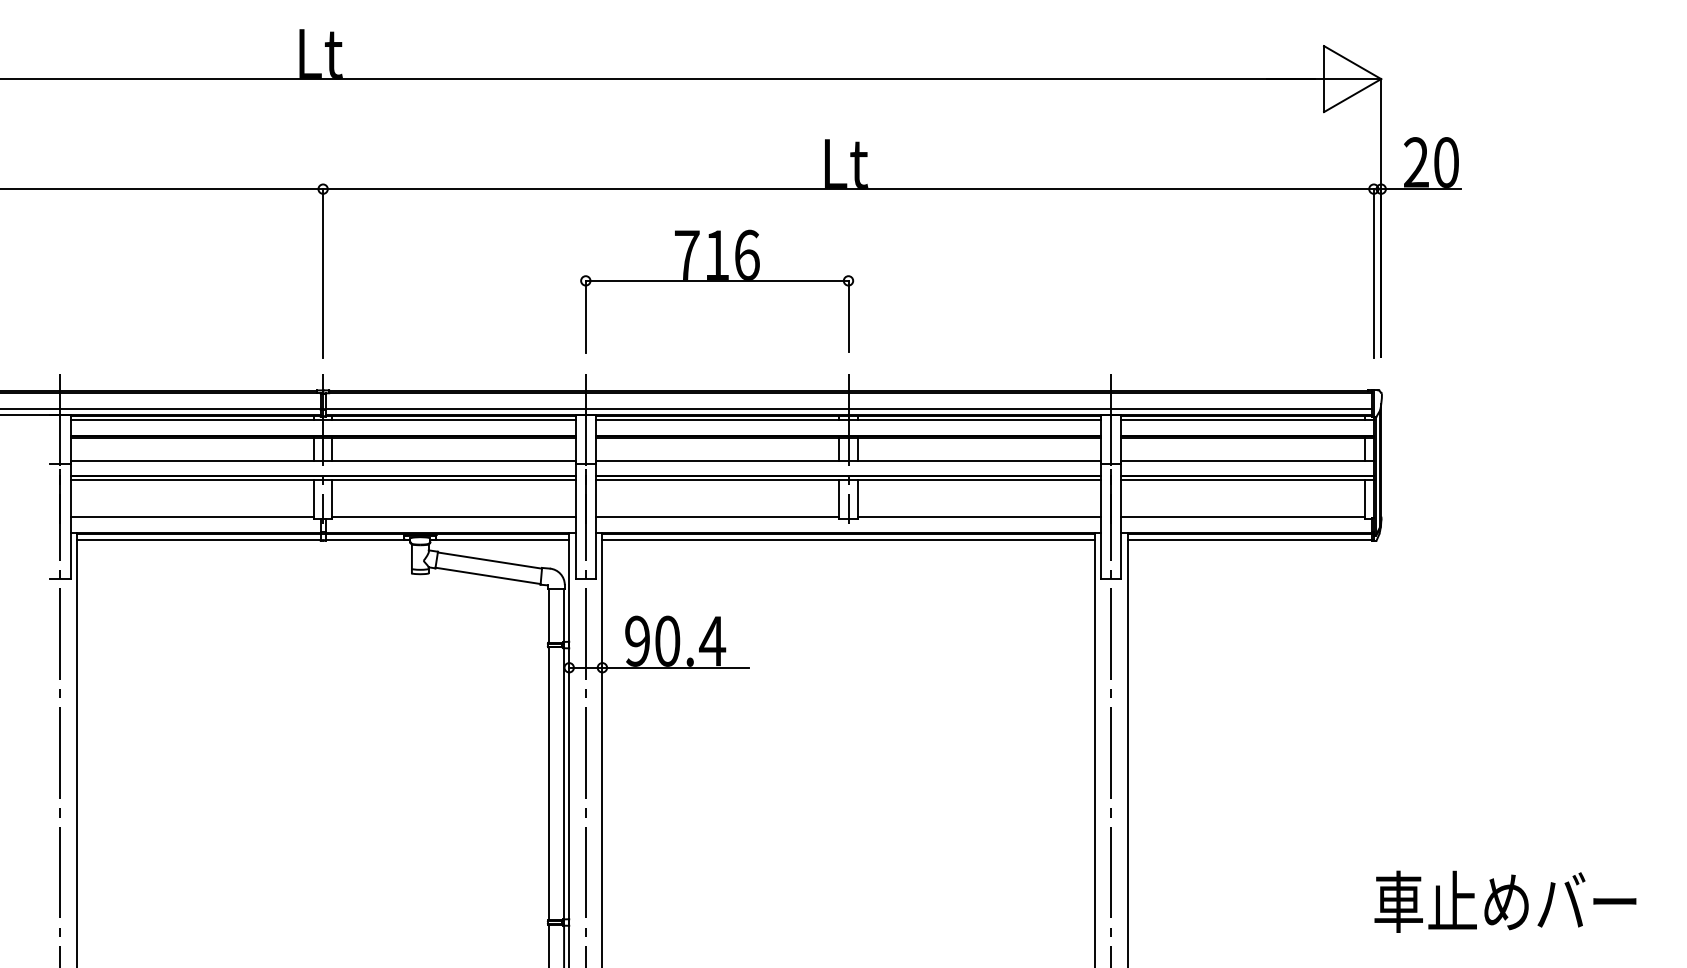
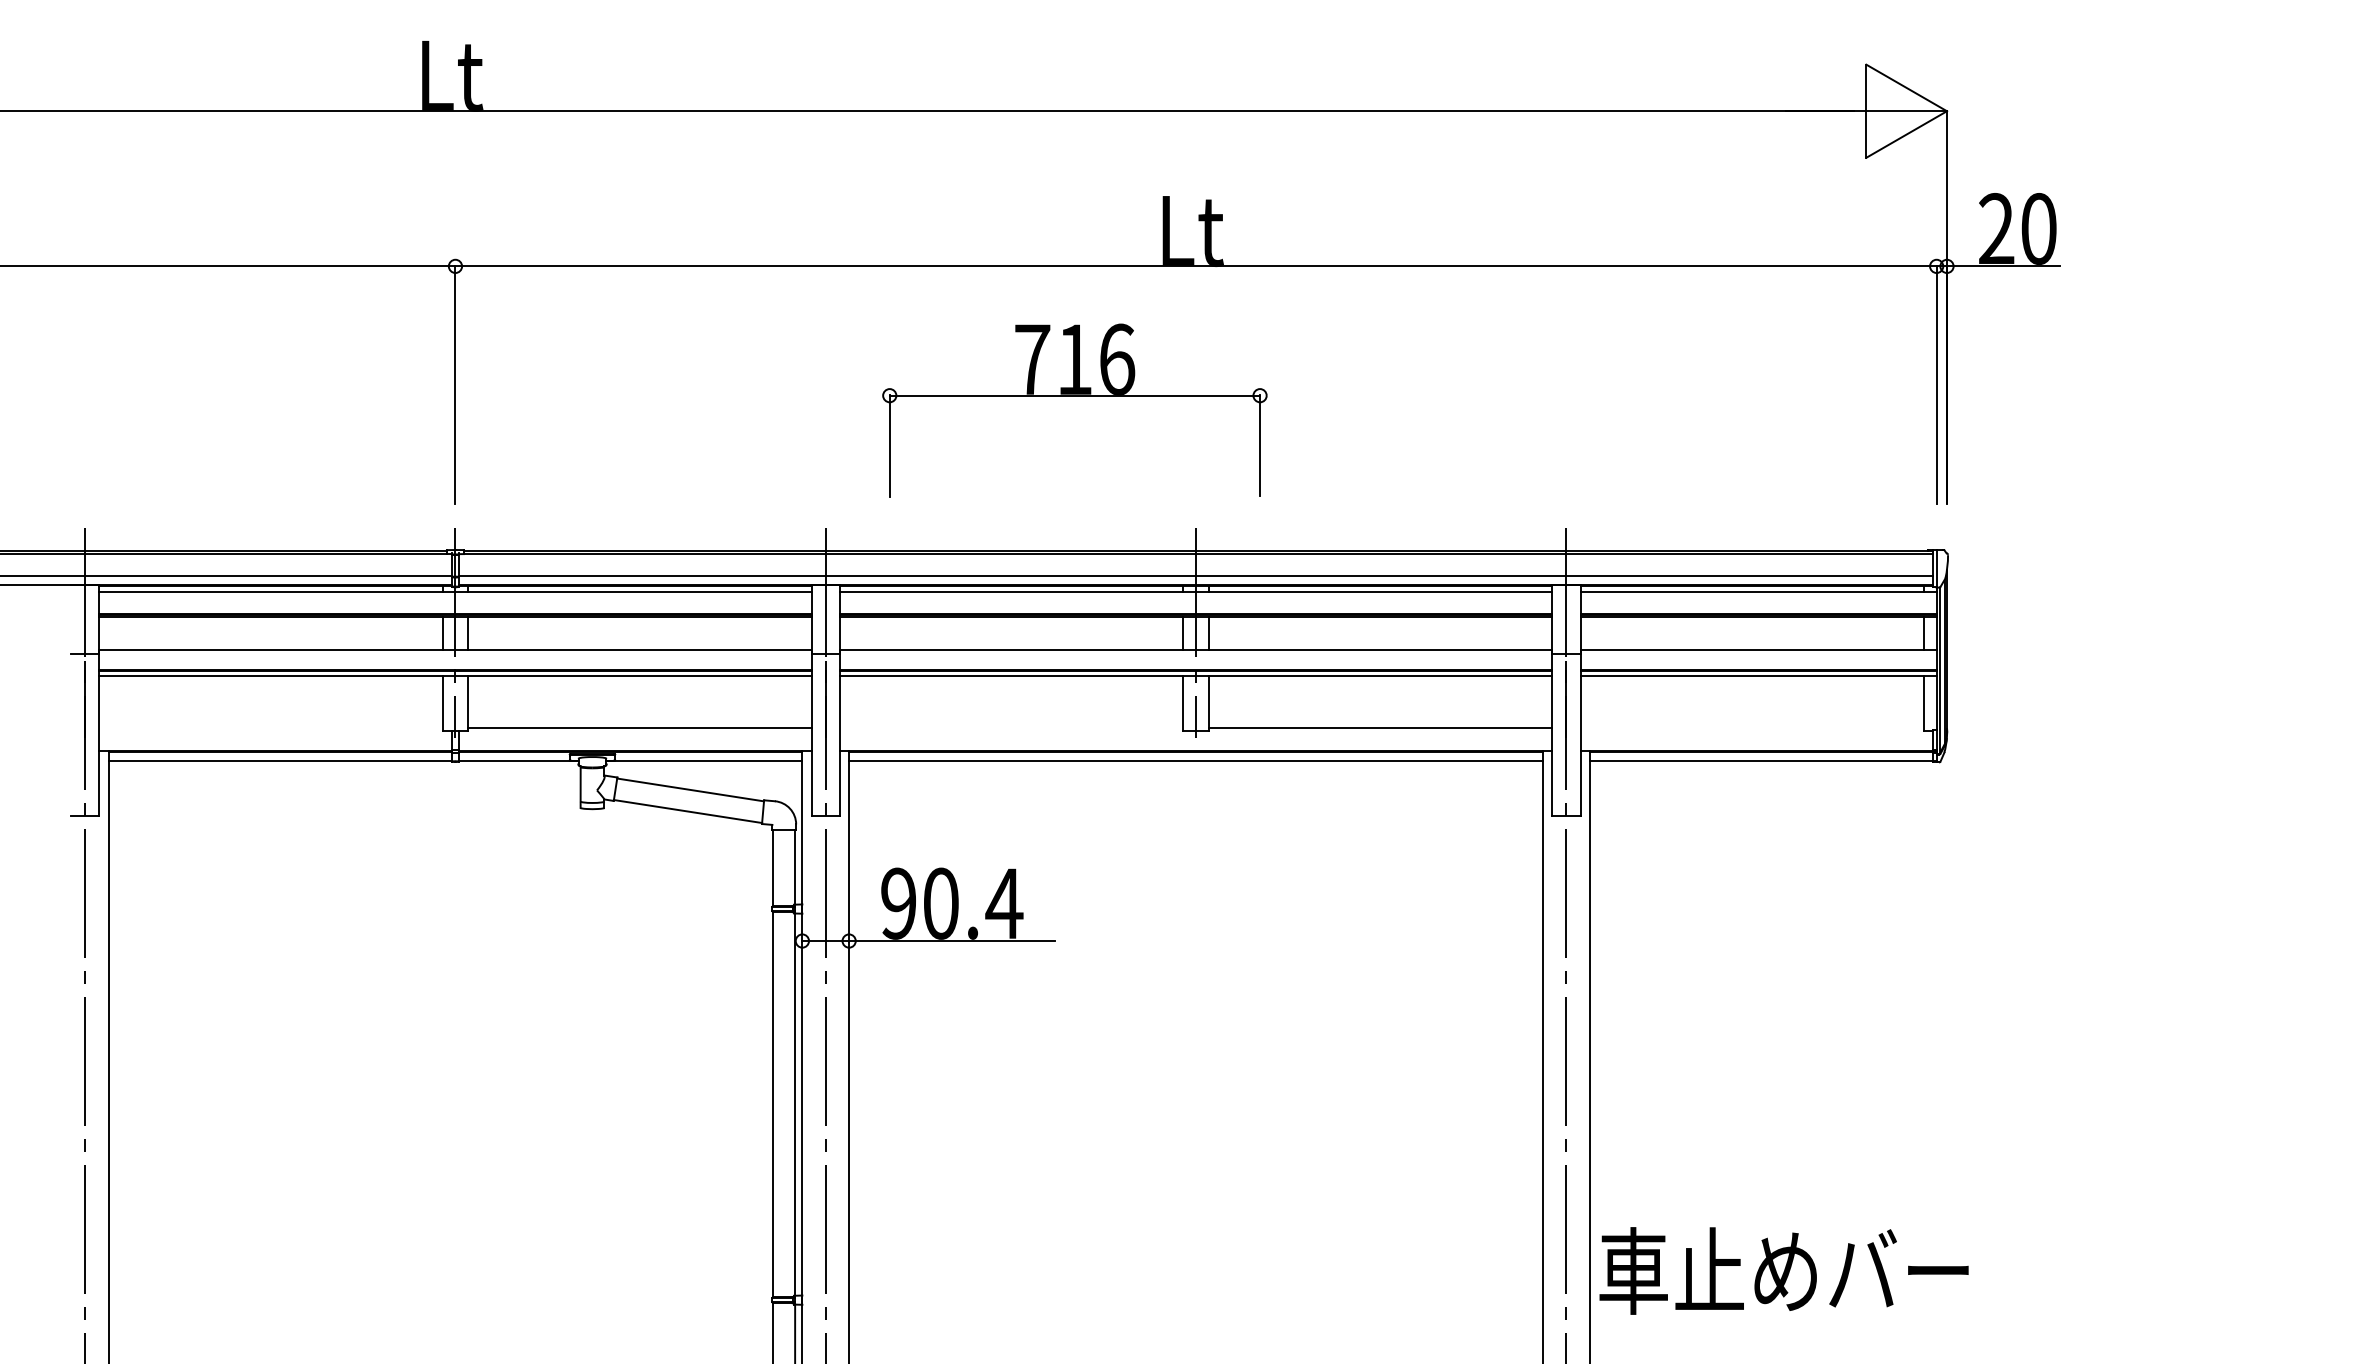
part: (716, 281) -> (1074, 396), moved
line: (191, 516) -> (270, 728), removed
line: (717, 516) -> (1011, 728), removed
line: (1242, 516) -> (1751, 728), removed
text: (1505, 901) -> (1783, 1270), moved

